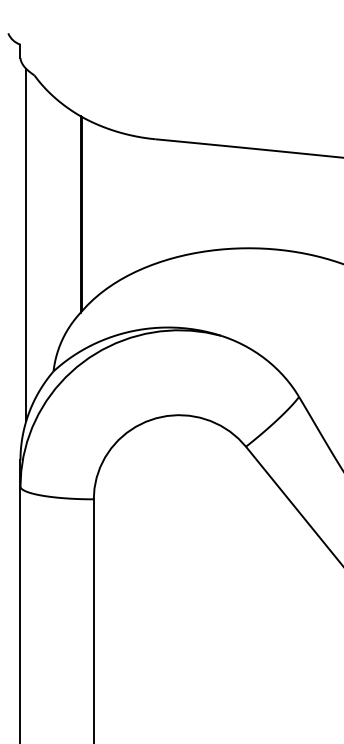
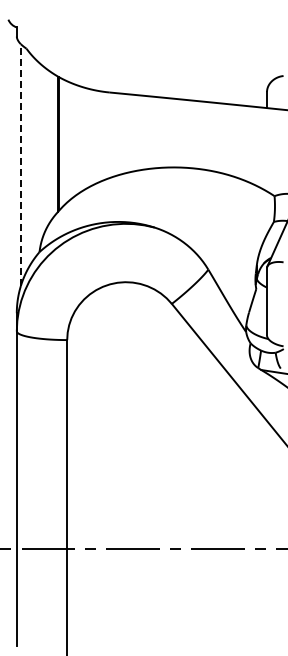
line: (25, 245) -> (20, 165), solid -> dashed

